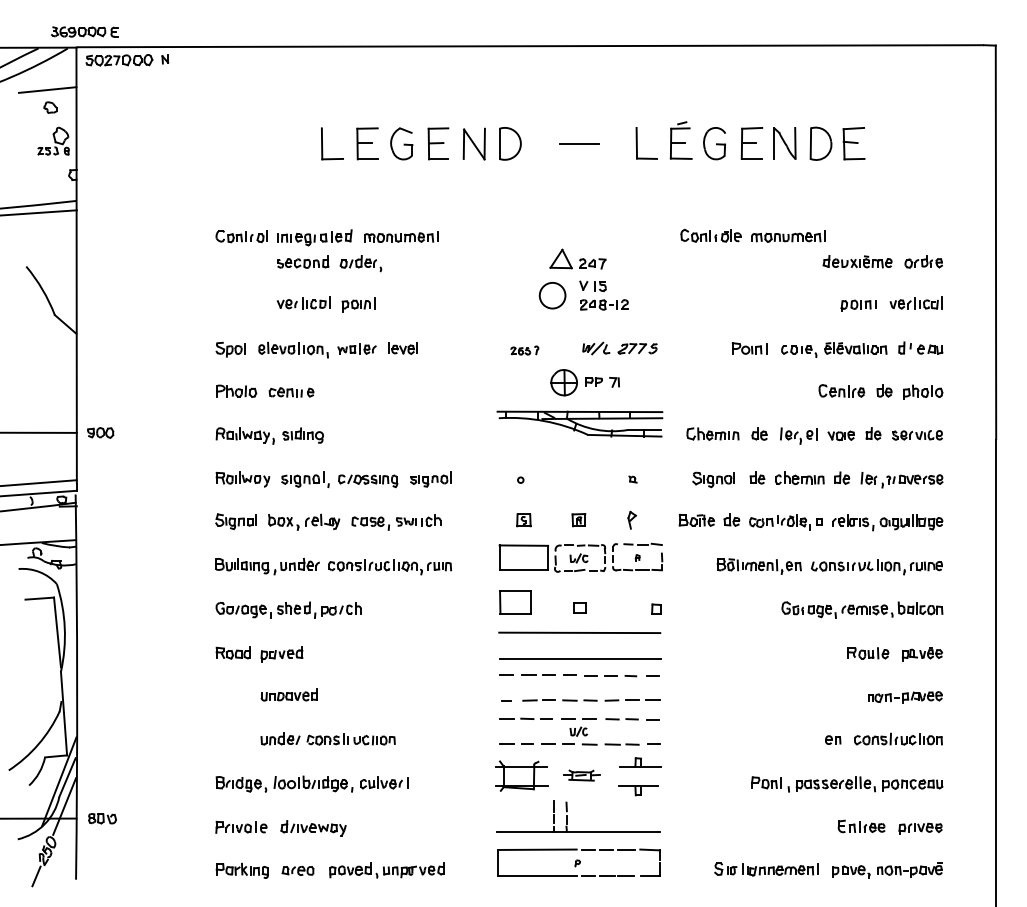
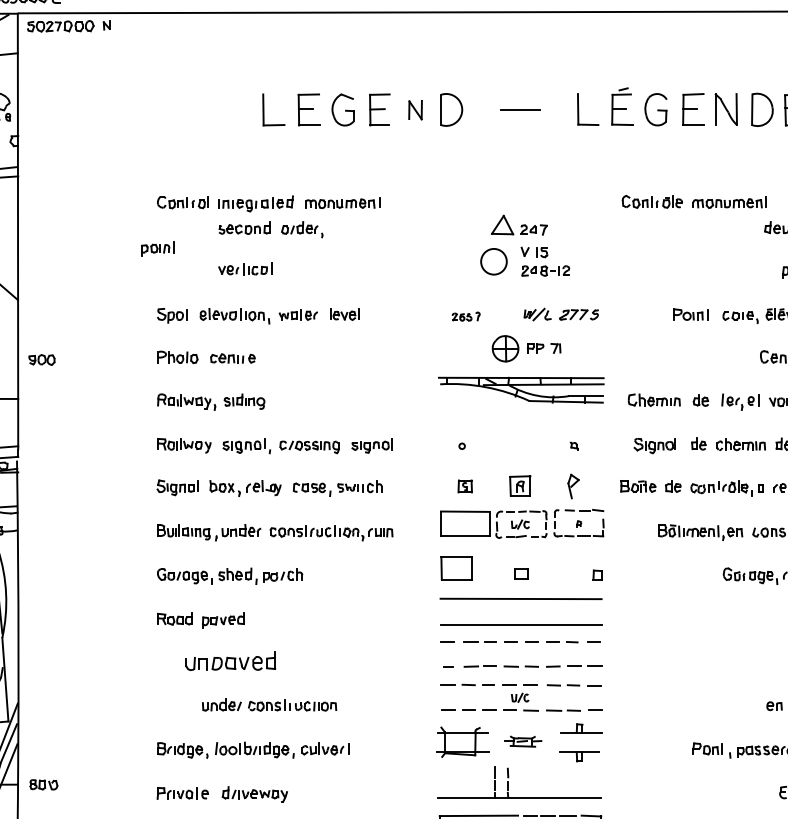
part: (473, 143) -> (414, 109), size x0.6
part: (358, 304) -> (157, 248), moved
part: (100, 432) -> (41, 359), moved
part: (631, 519) -> (572, 485), size x1.4
part: (578, 520) -> (519, 486), size x1.6
part: (288, 694) -> (229, 660), size x1.6

